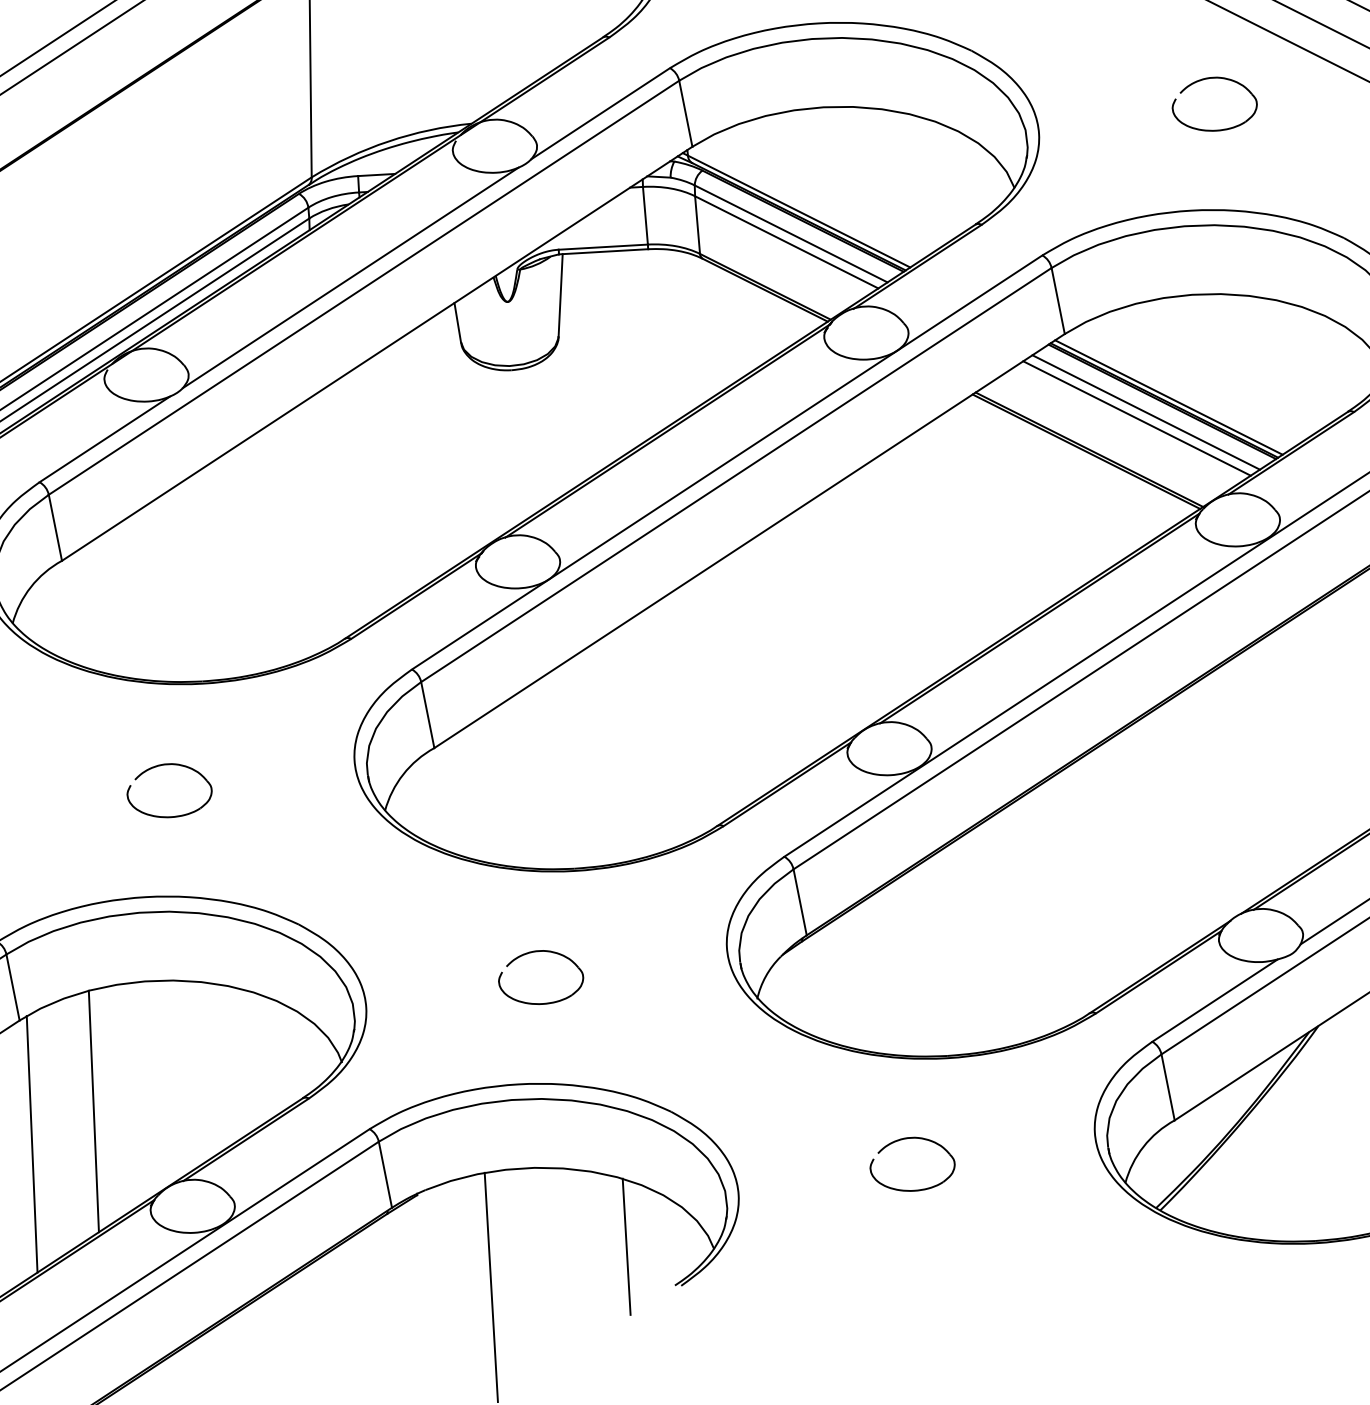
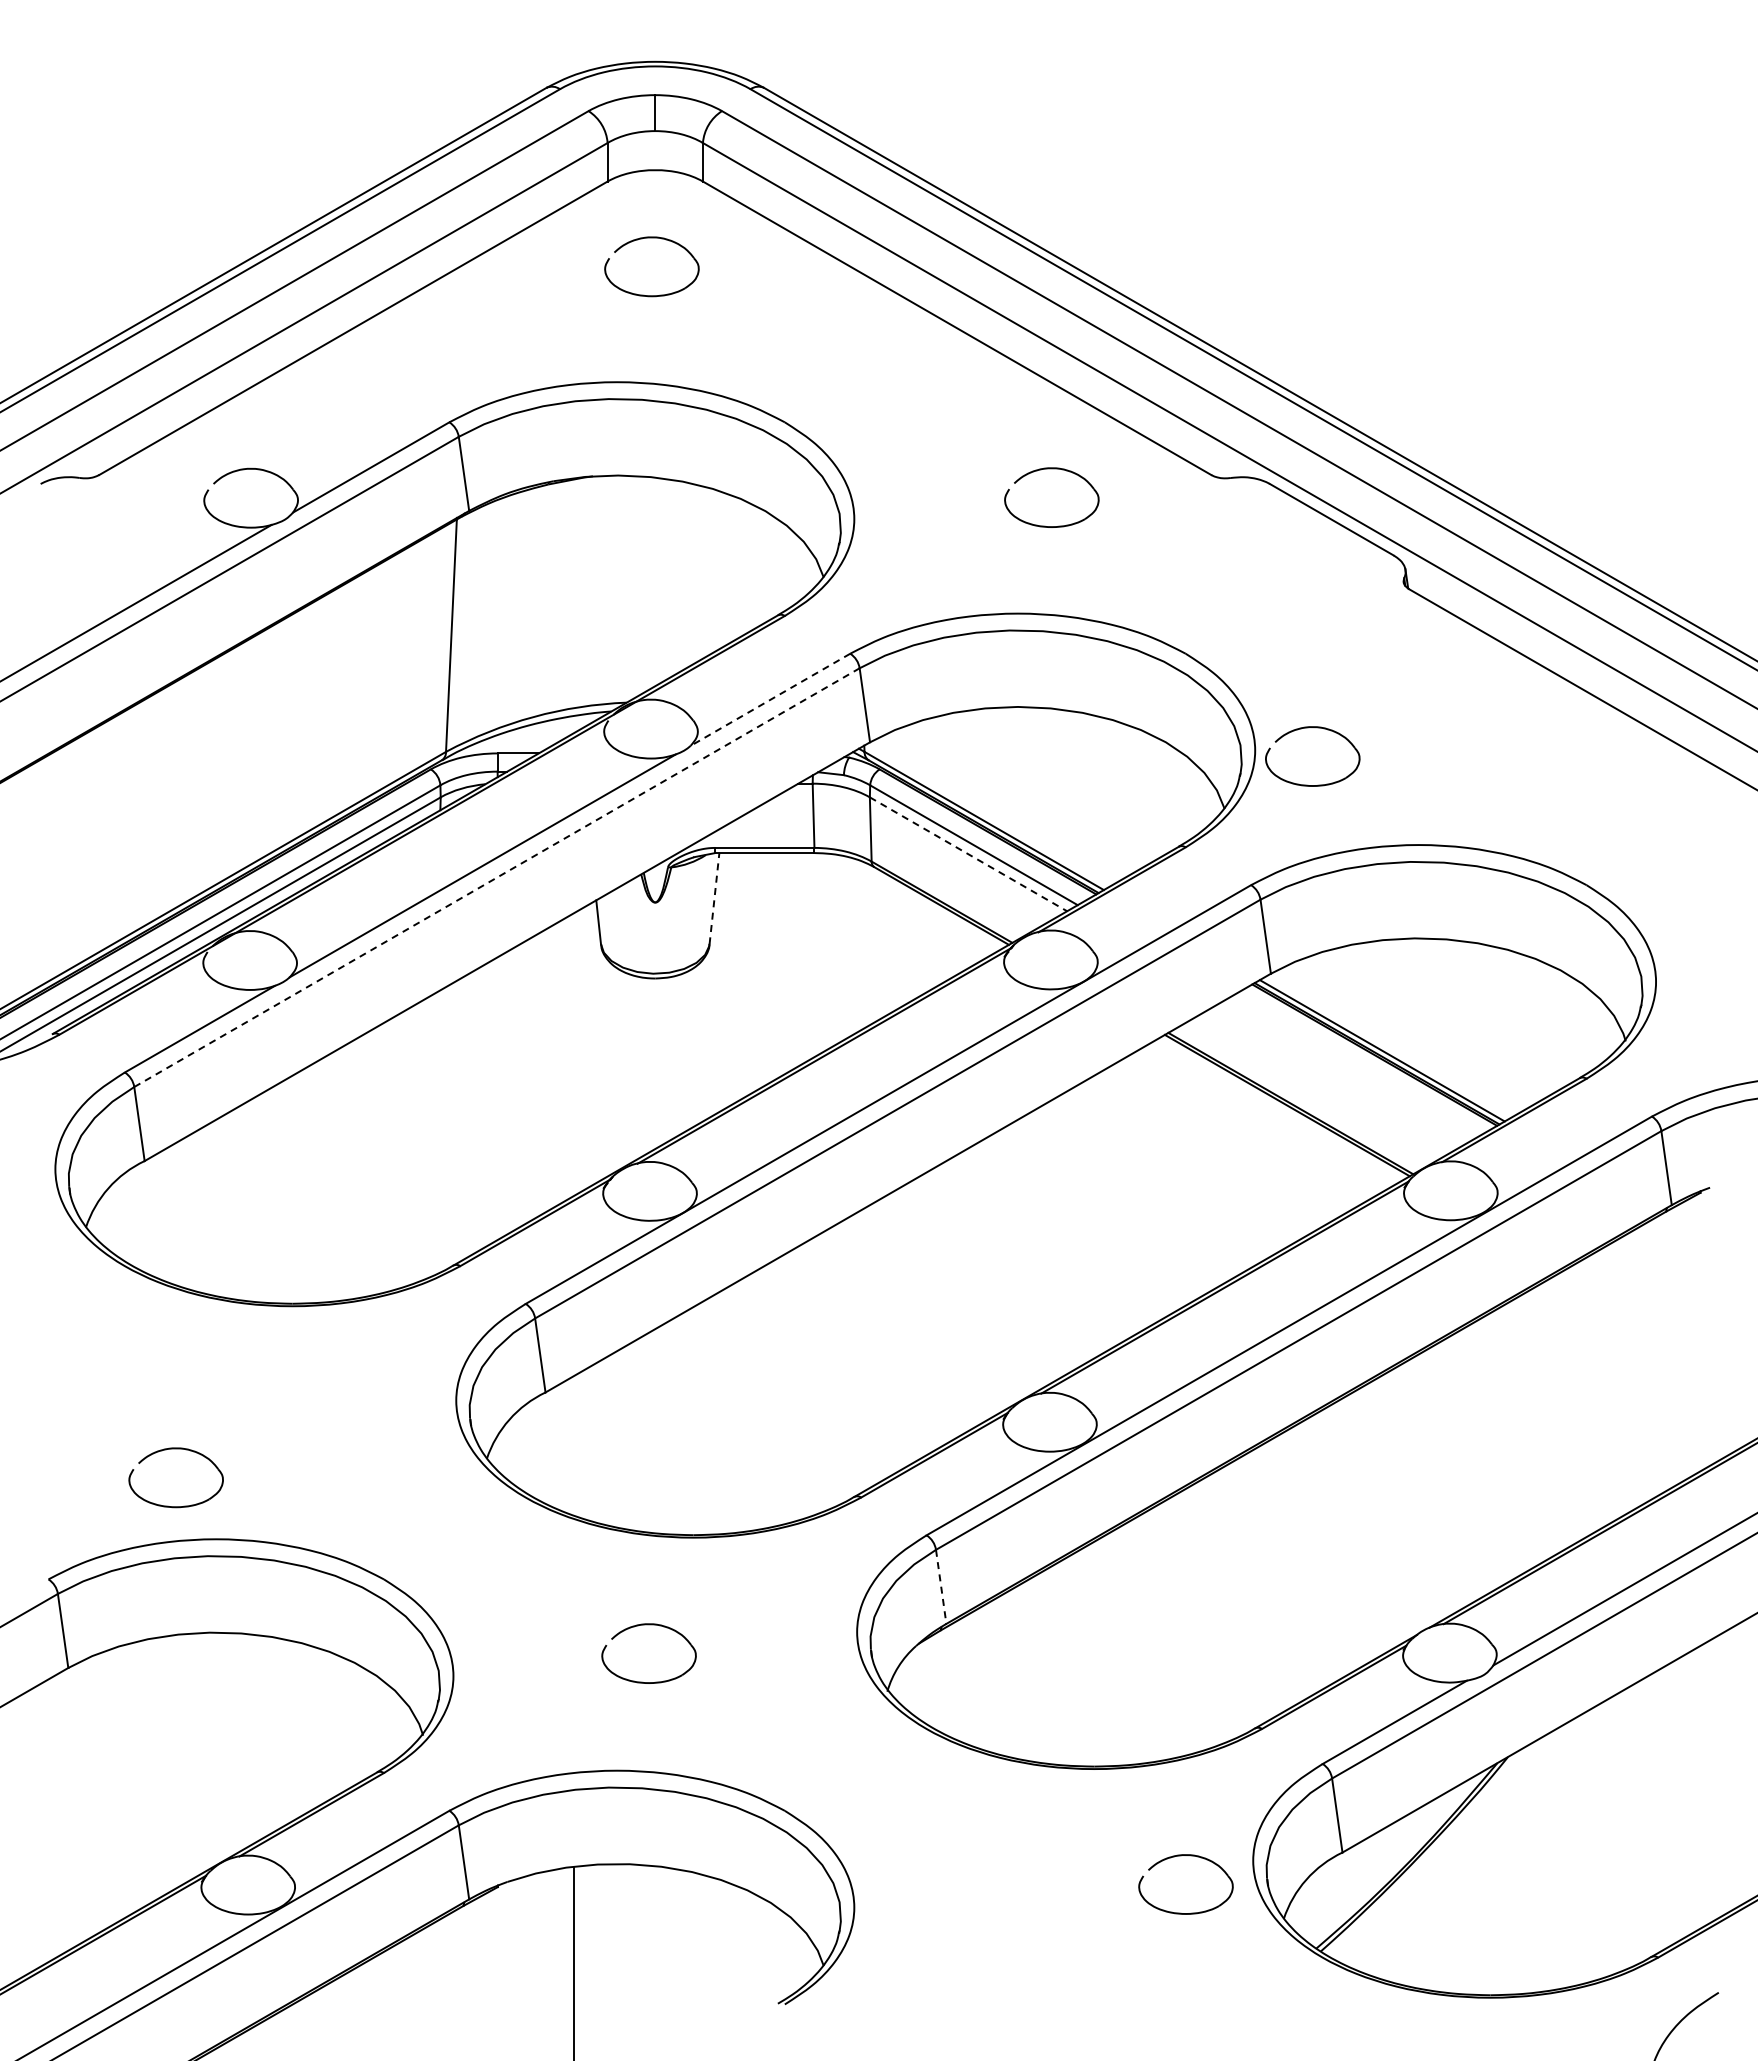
part: (1214, 78) -> (1314, 728), moved
line: (600, 114) -> (770, 700), solid -> dashed
line: (786, 242) -> (968, 854), solid -> dashed
line: (363, 287) -> (496, 877), solid -> dashed
line: (560, 295) -> (714, 898), solid -> dashed
line: (1145, 412) -> (1355, 1065), removed
line: (1136, 418) -> (1345, 1071), removed
part: (167, 765) -> (175, 1449), moved
line: (800, 902) -> (941, 1587), solid -> dashed
line: (93, 1111) -> (144, 1773), removed
part: (906, 1139) -> (1181, 1856), moved
line: (32, 1143) -> (74, 1805), removed
line: (626, 1246) -> (726, 1957), removed

